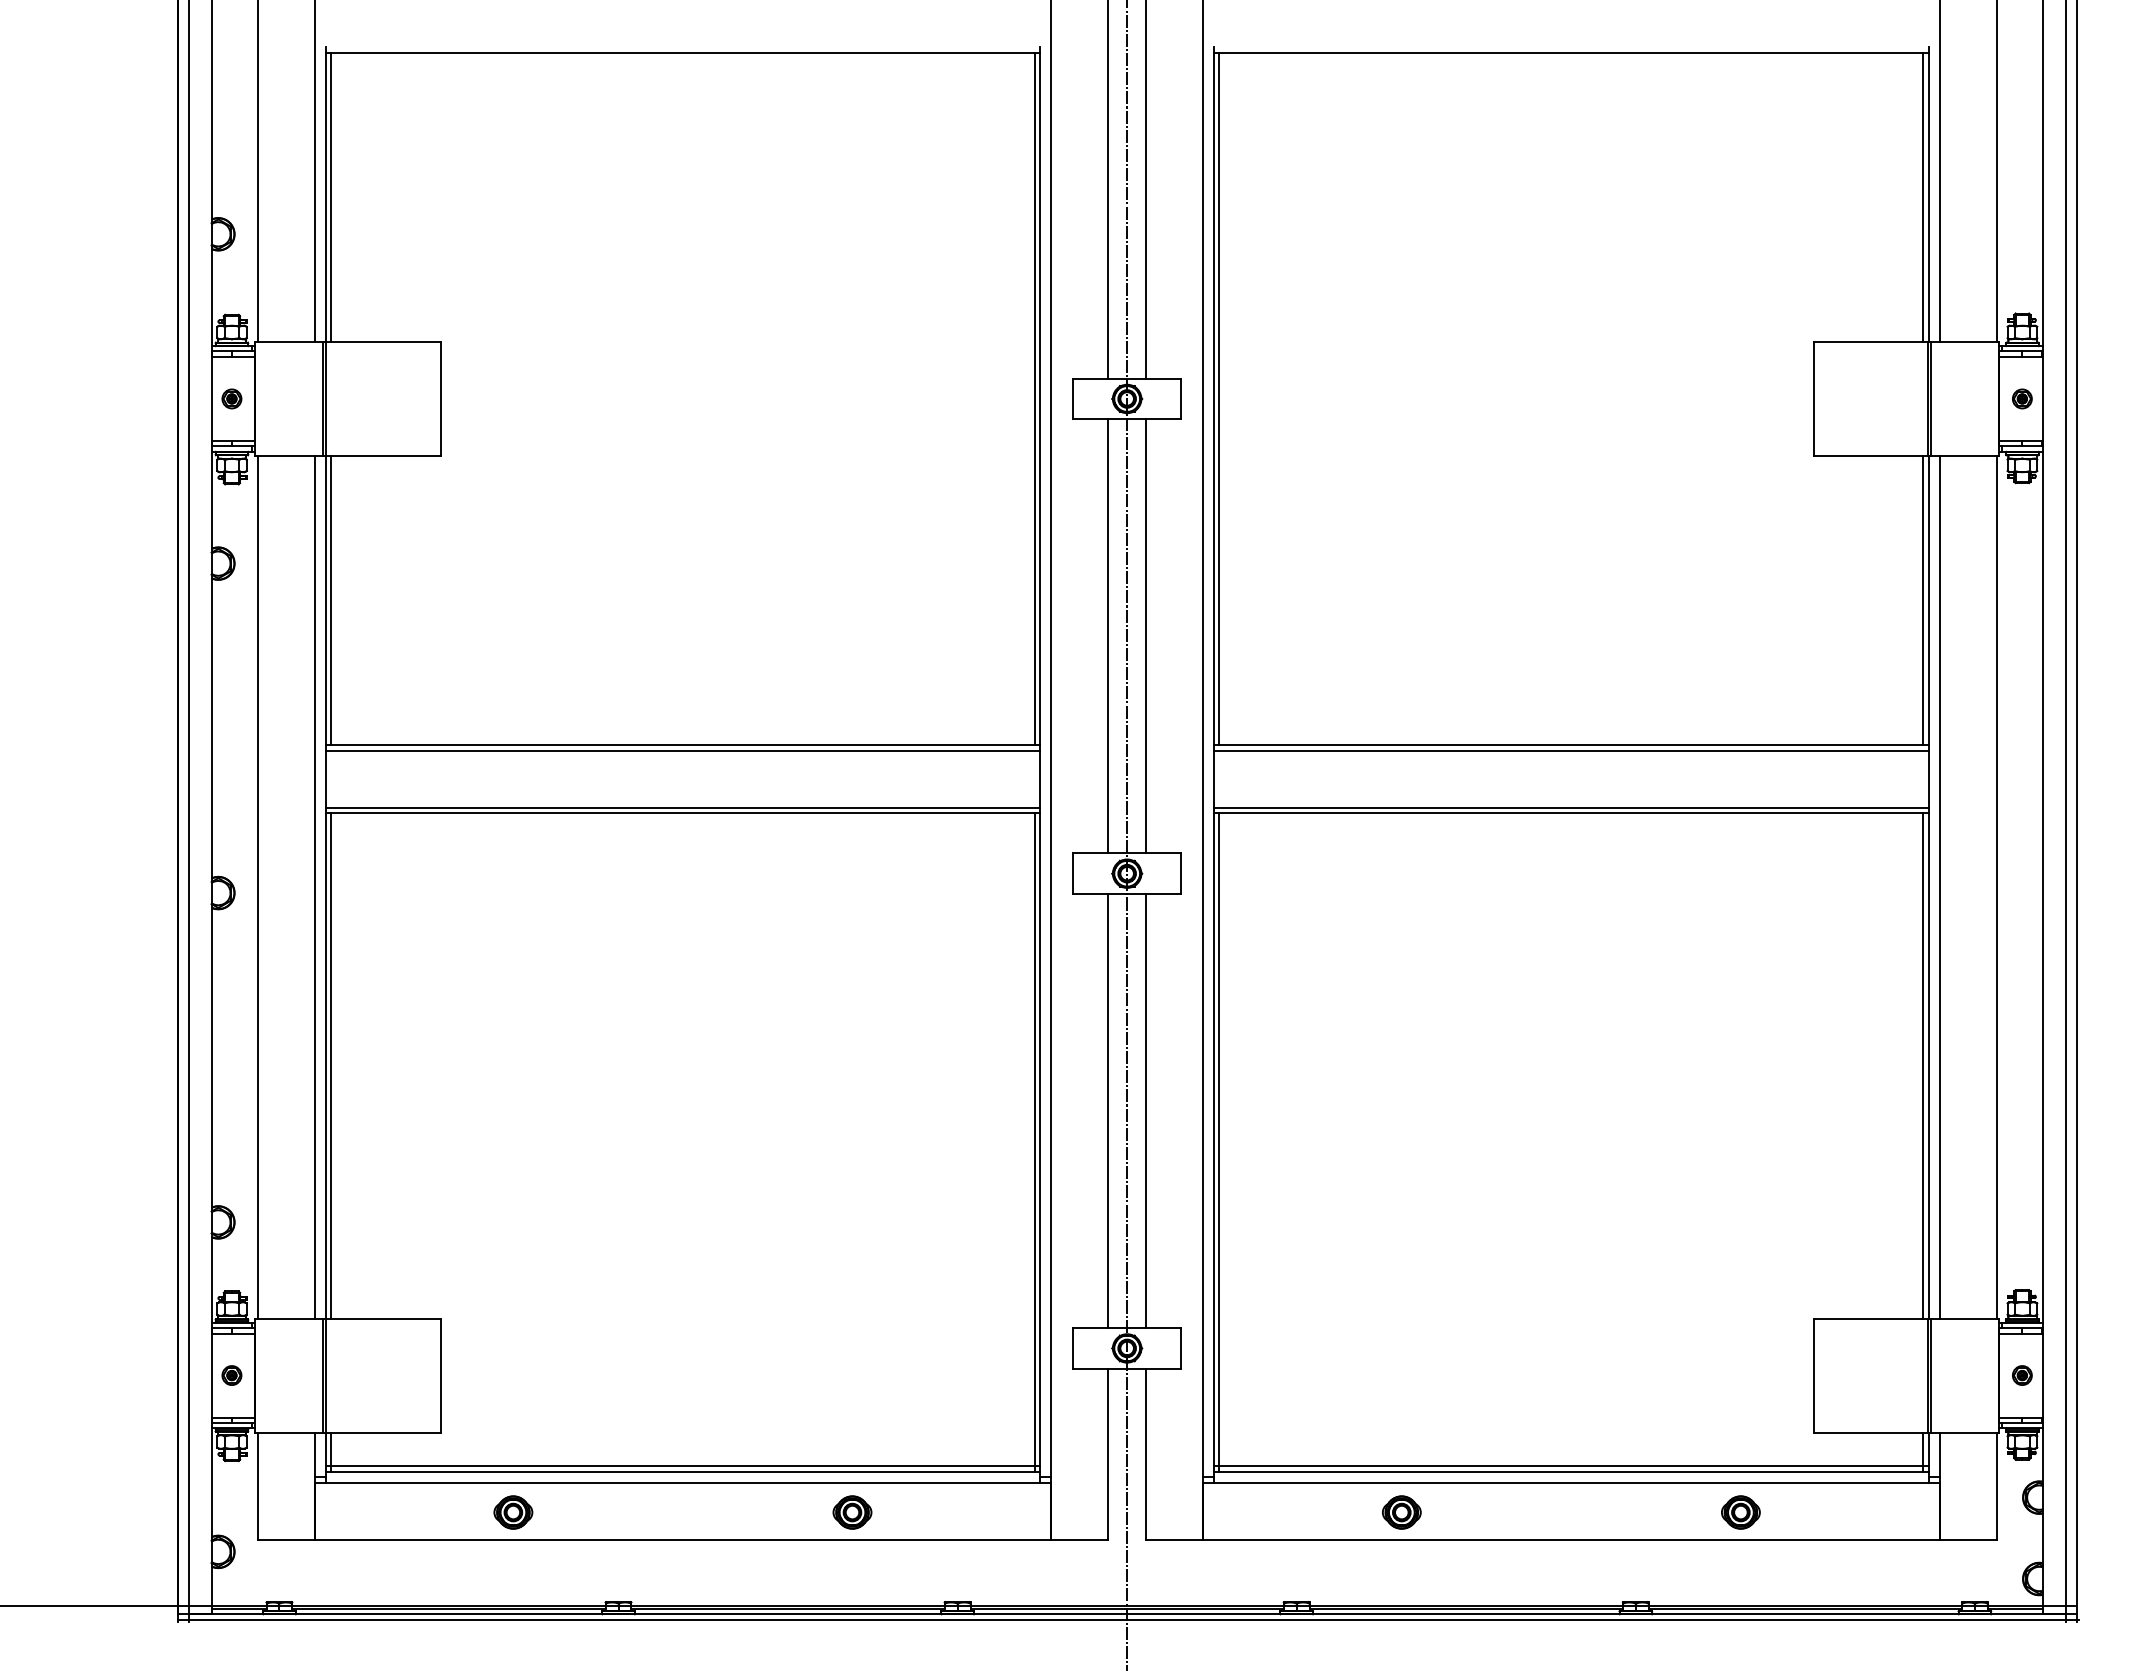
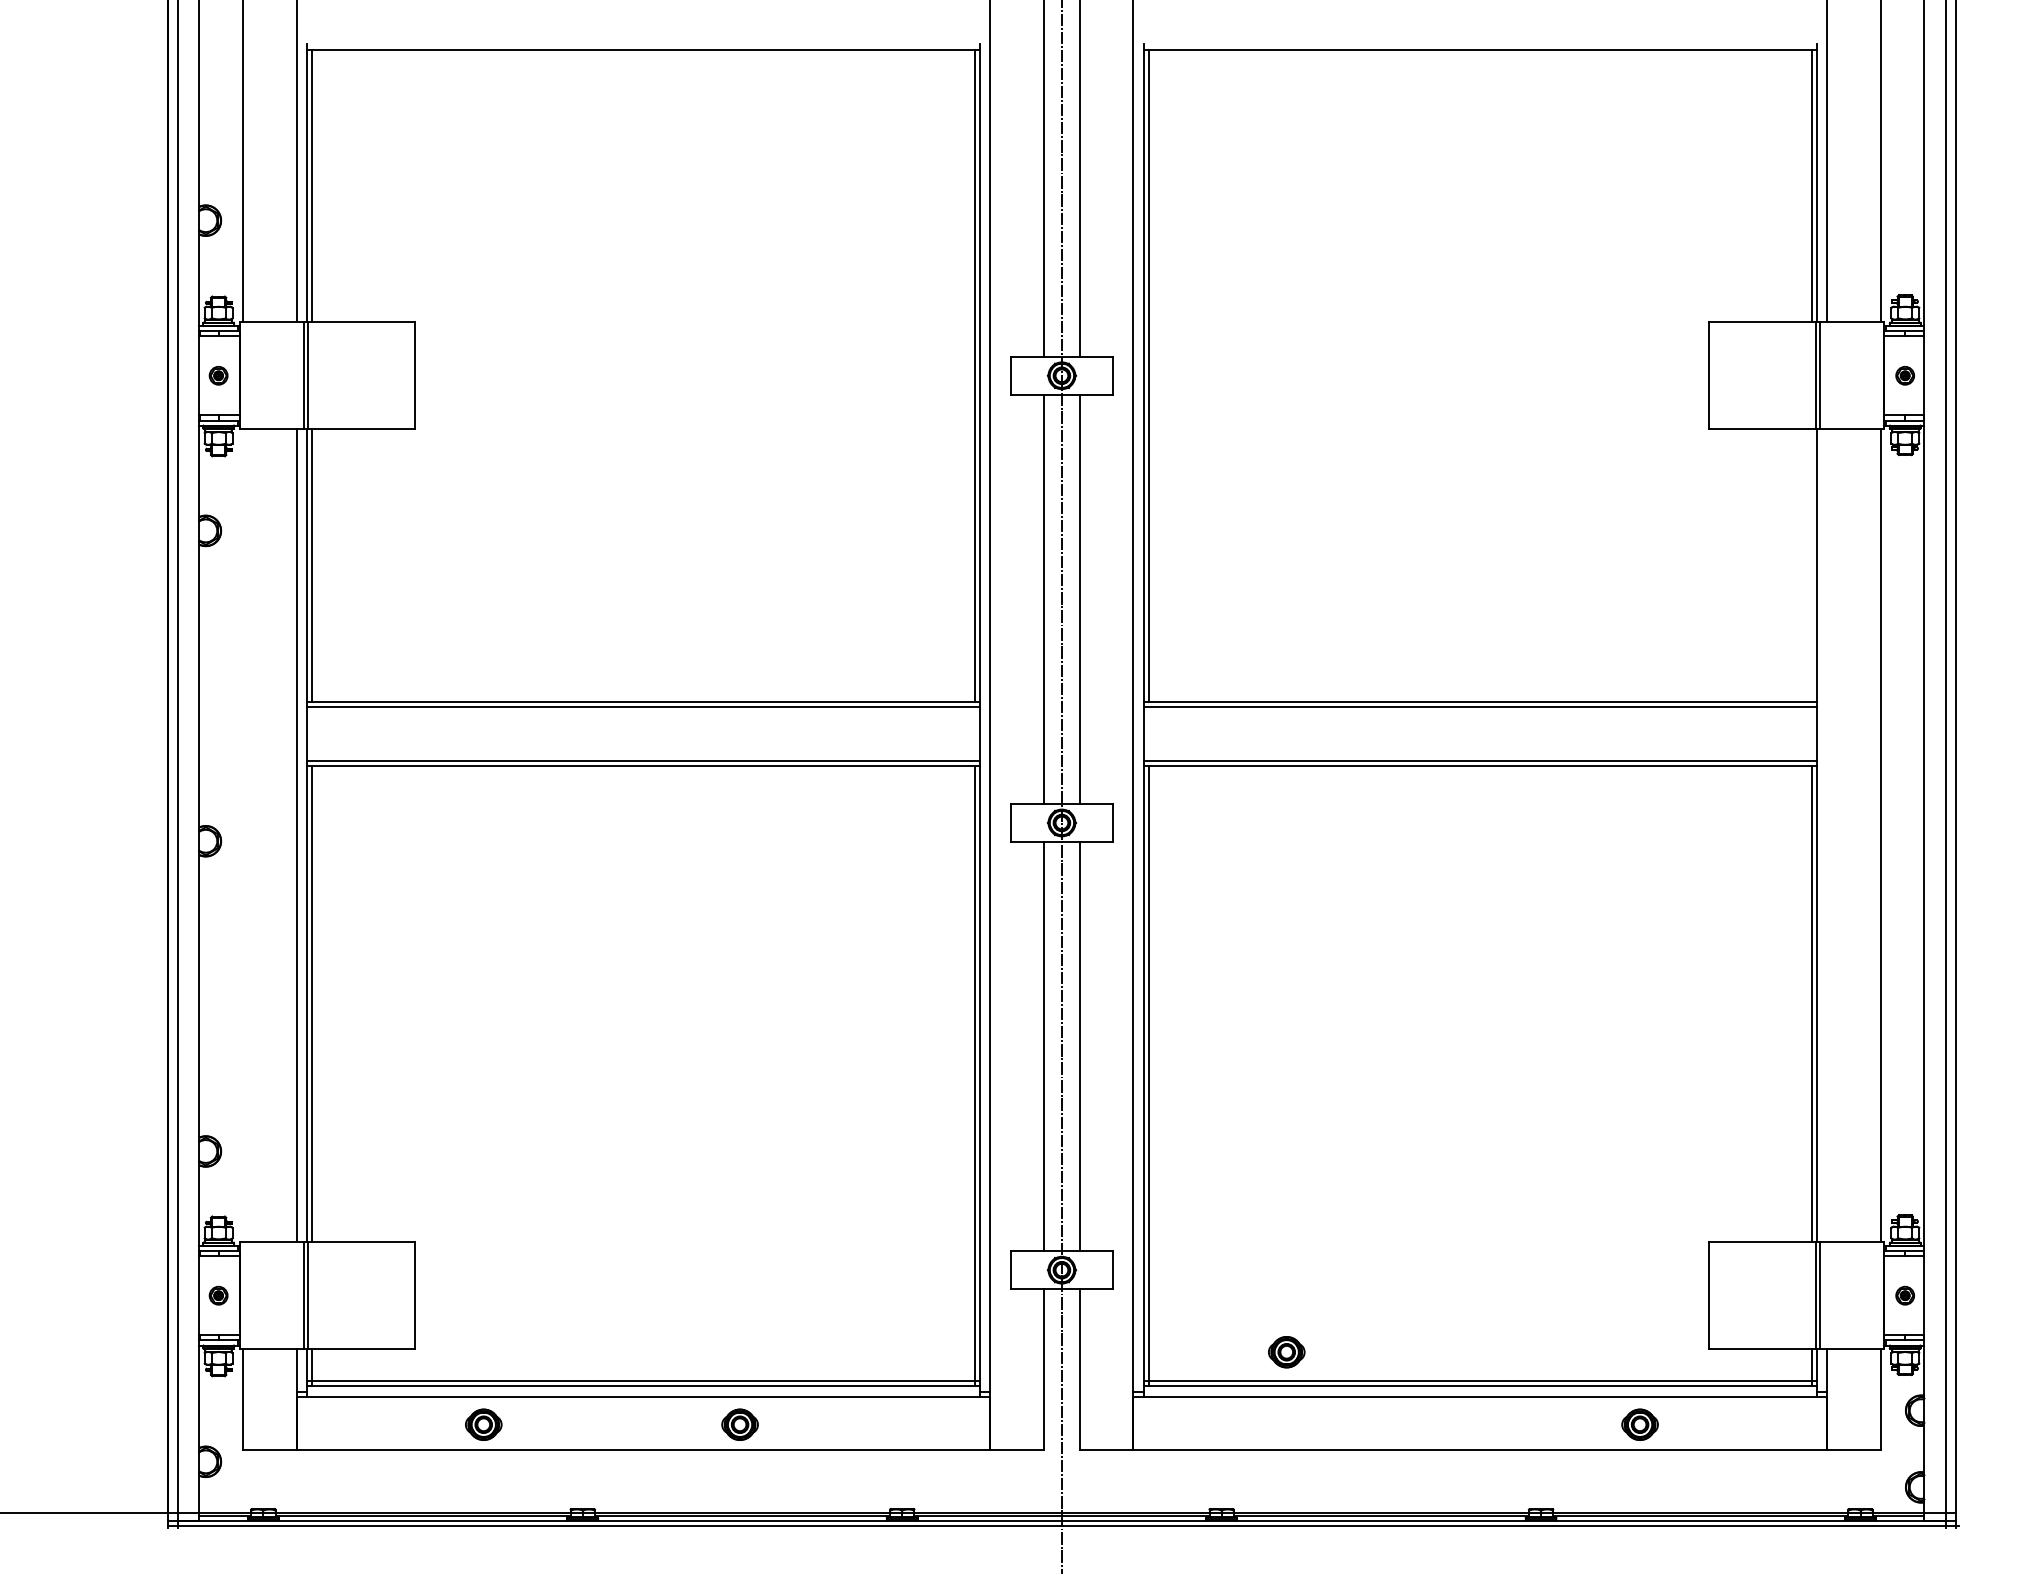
line: (1923, 600) -> (1812, 565), removed
line: (257, 886) -> (242, 835), removed
line: (1939, 886) -> (1827, 835), removed
part: (852, 1512) -> (740, 1424), moved
part: (1401, 1512) -> (1286, 1352), moved

